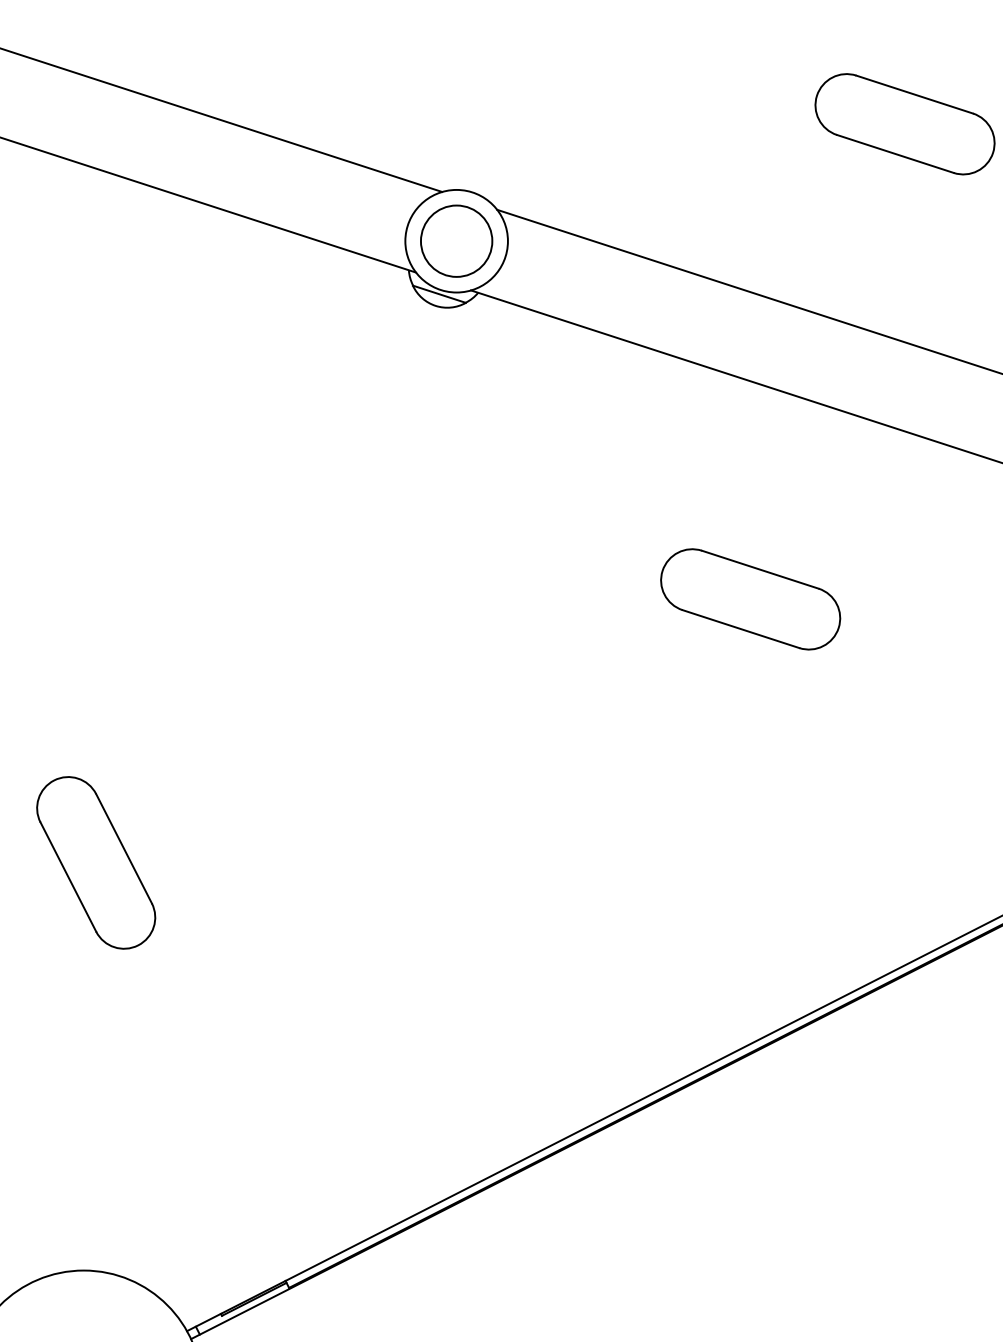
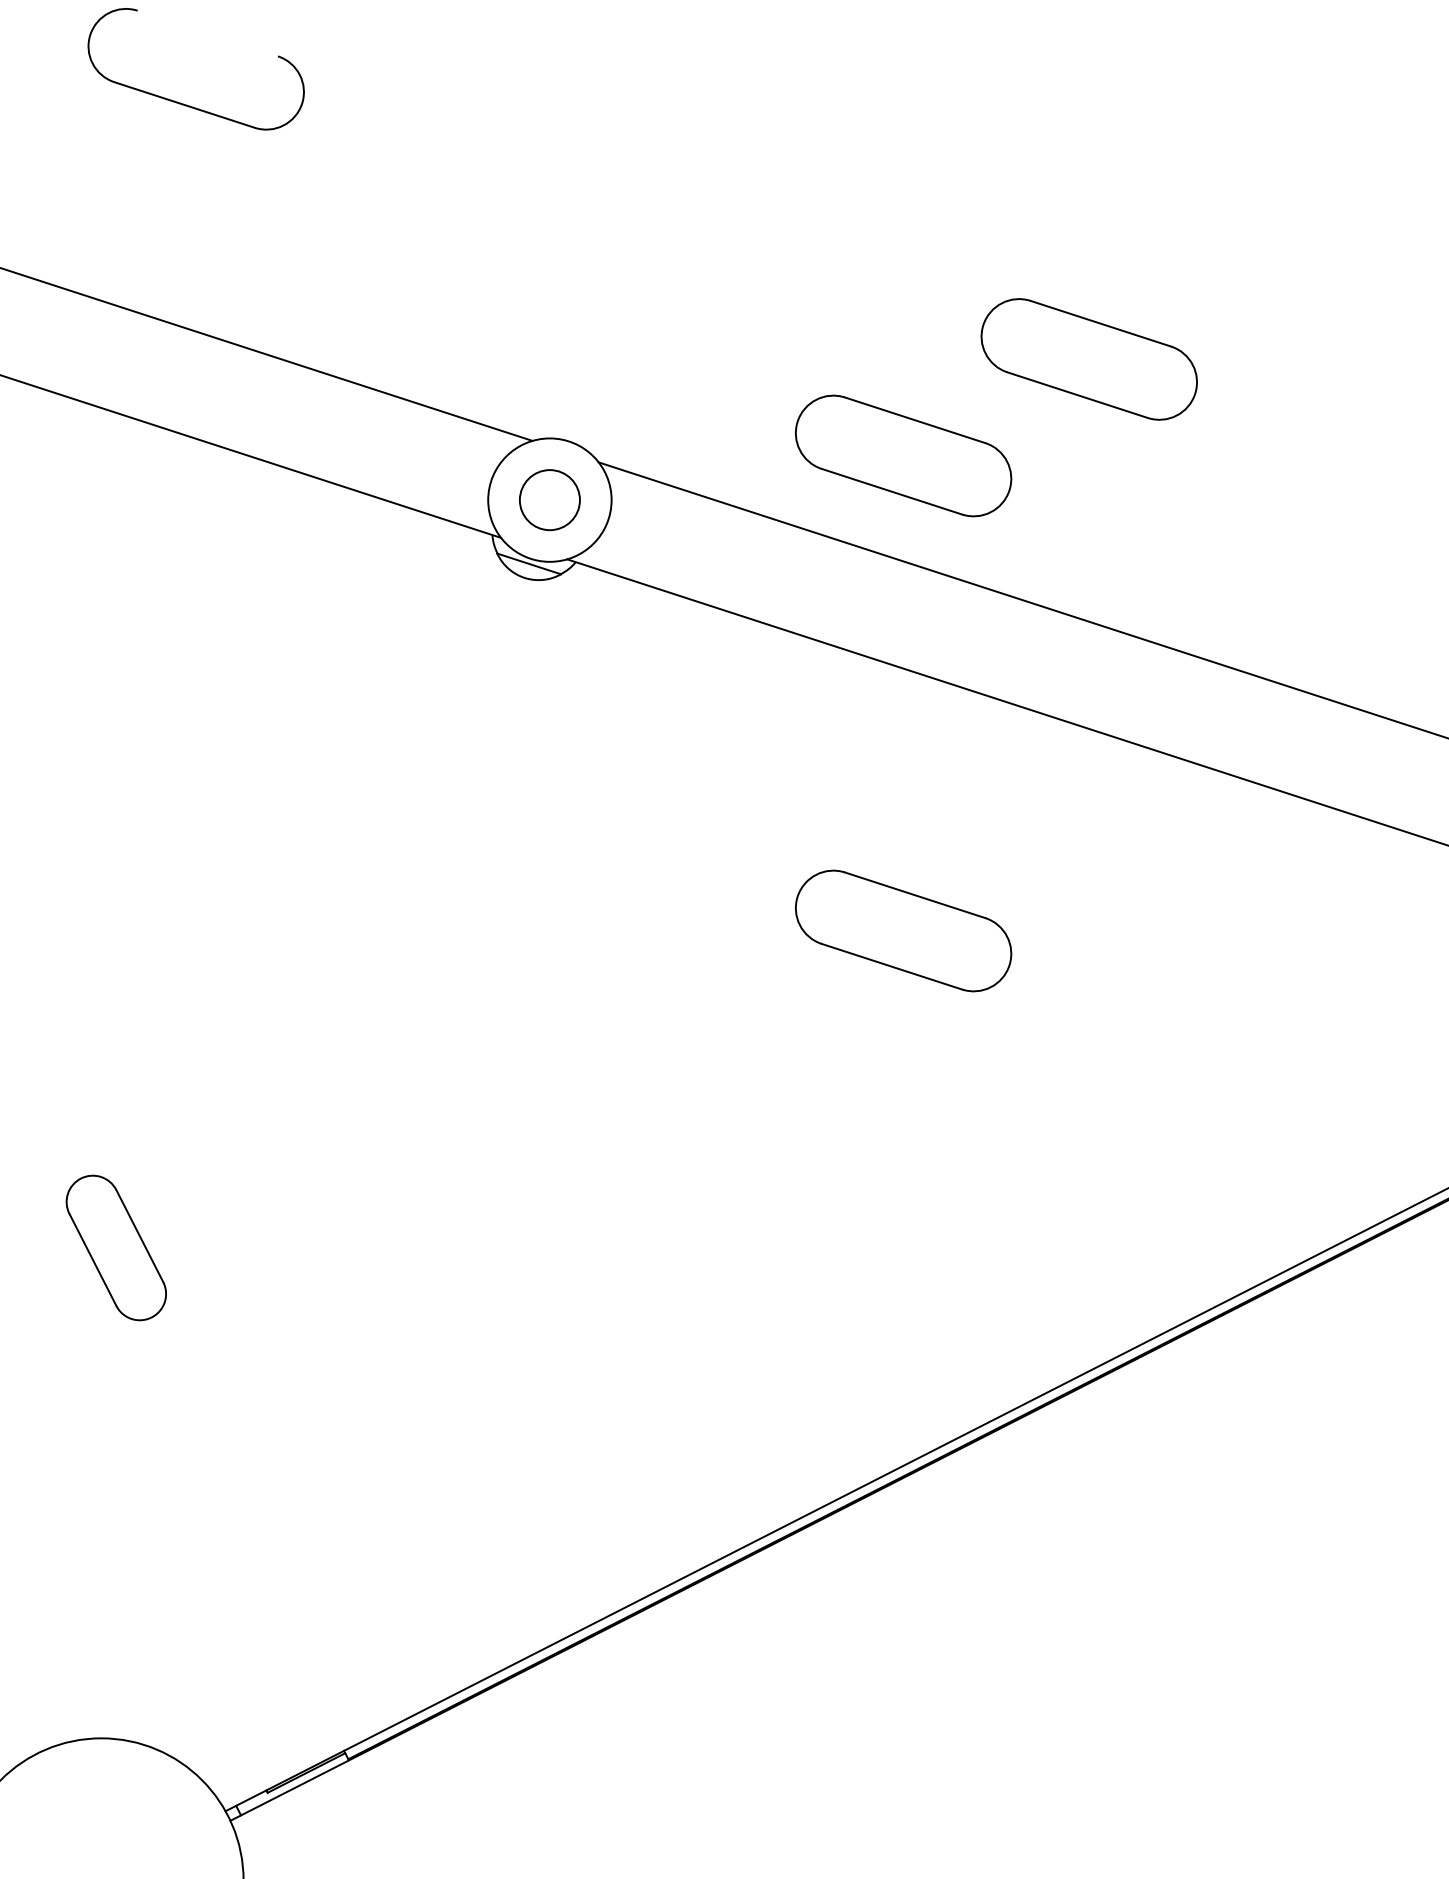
part: (750, 204) -> (903, 455), added
circle: (456, 241) -> (549, 500), size x0.7
part: (96, 862) -> (116, 1247), size x0.7

